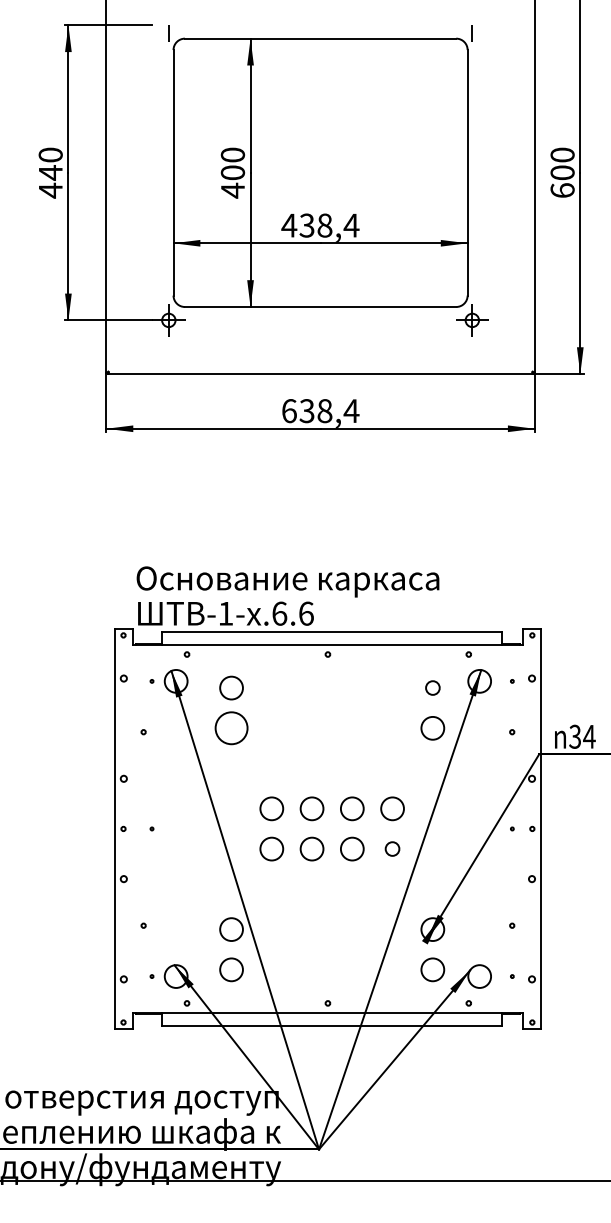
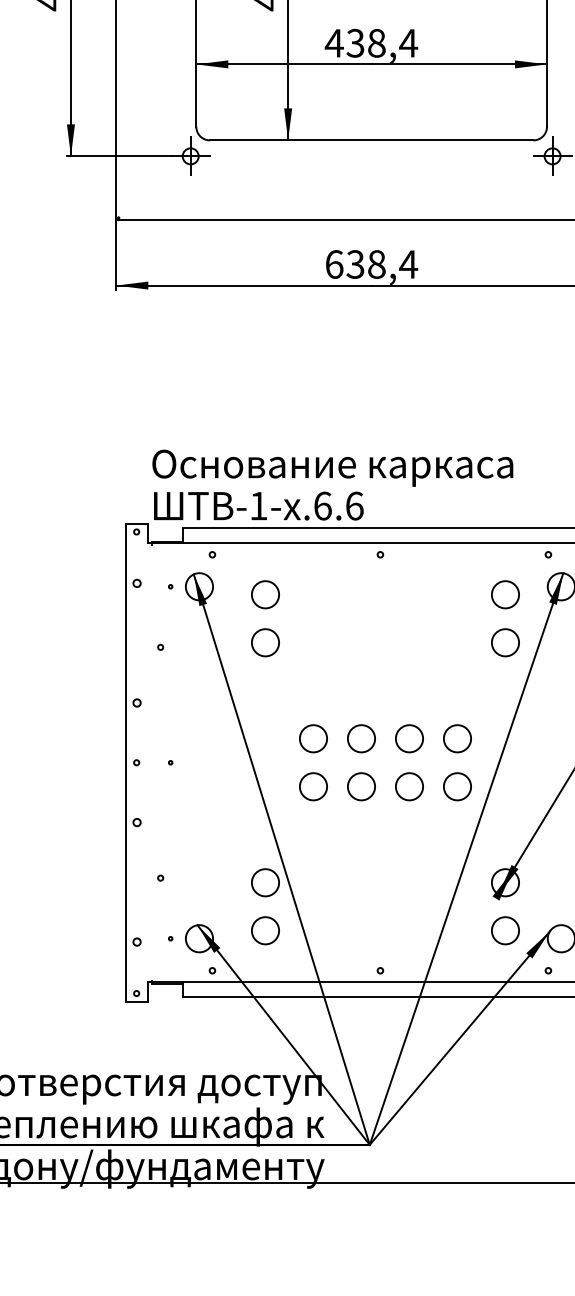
circle: (432, 687) -> (505, 594), size x1.67
circle: (231, 728) -> (265, 642), size x0.71
circle: (392, 848) -> (457, 786), size x1.67

